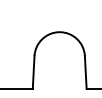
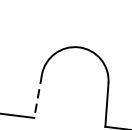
line: (33, 73) -> (37, 97), solid -> dashed

